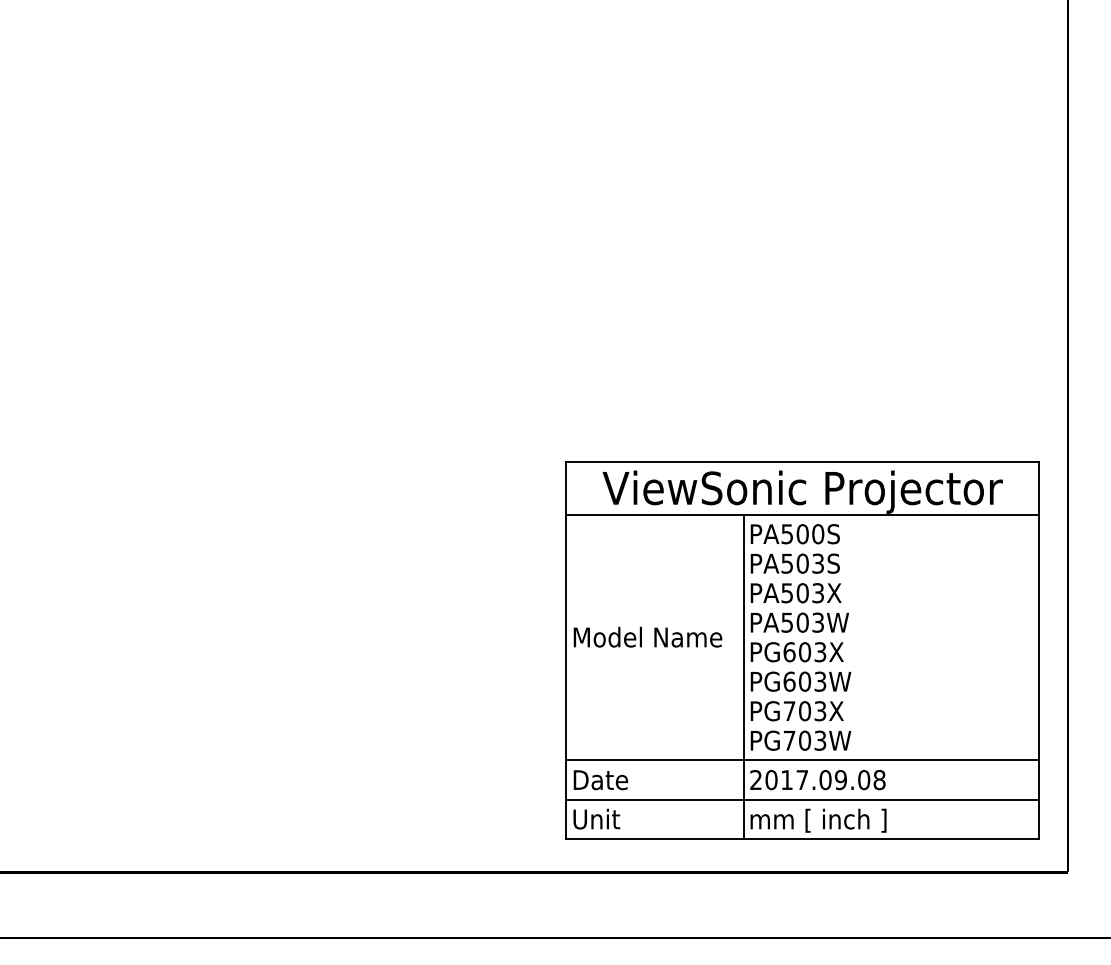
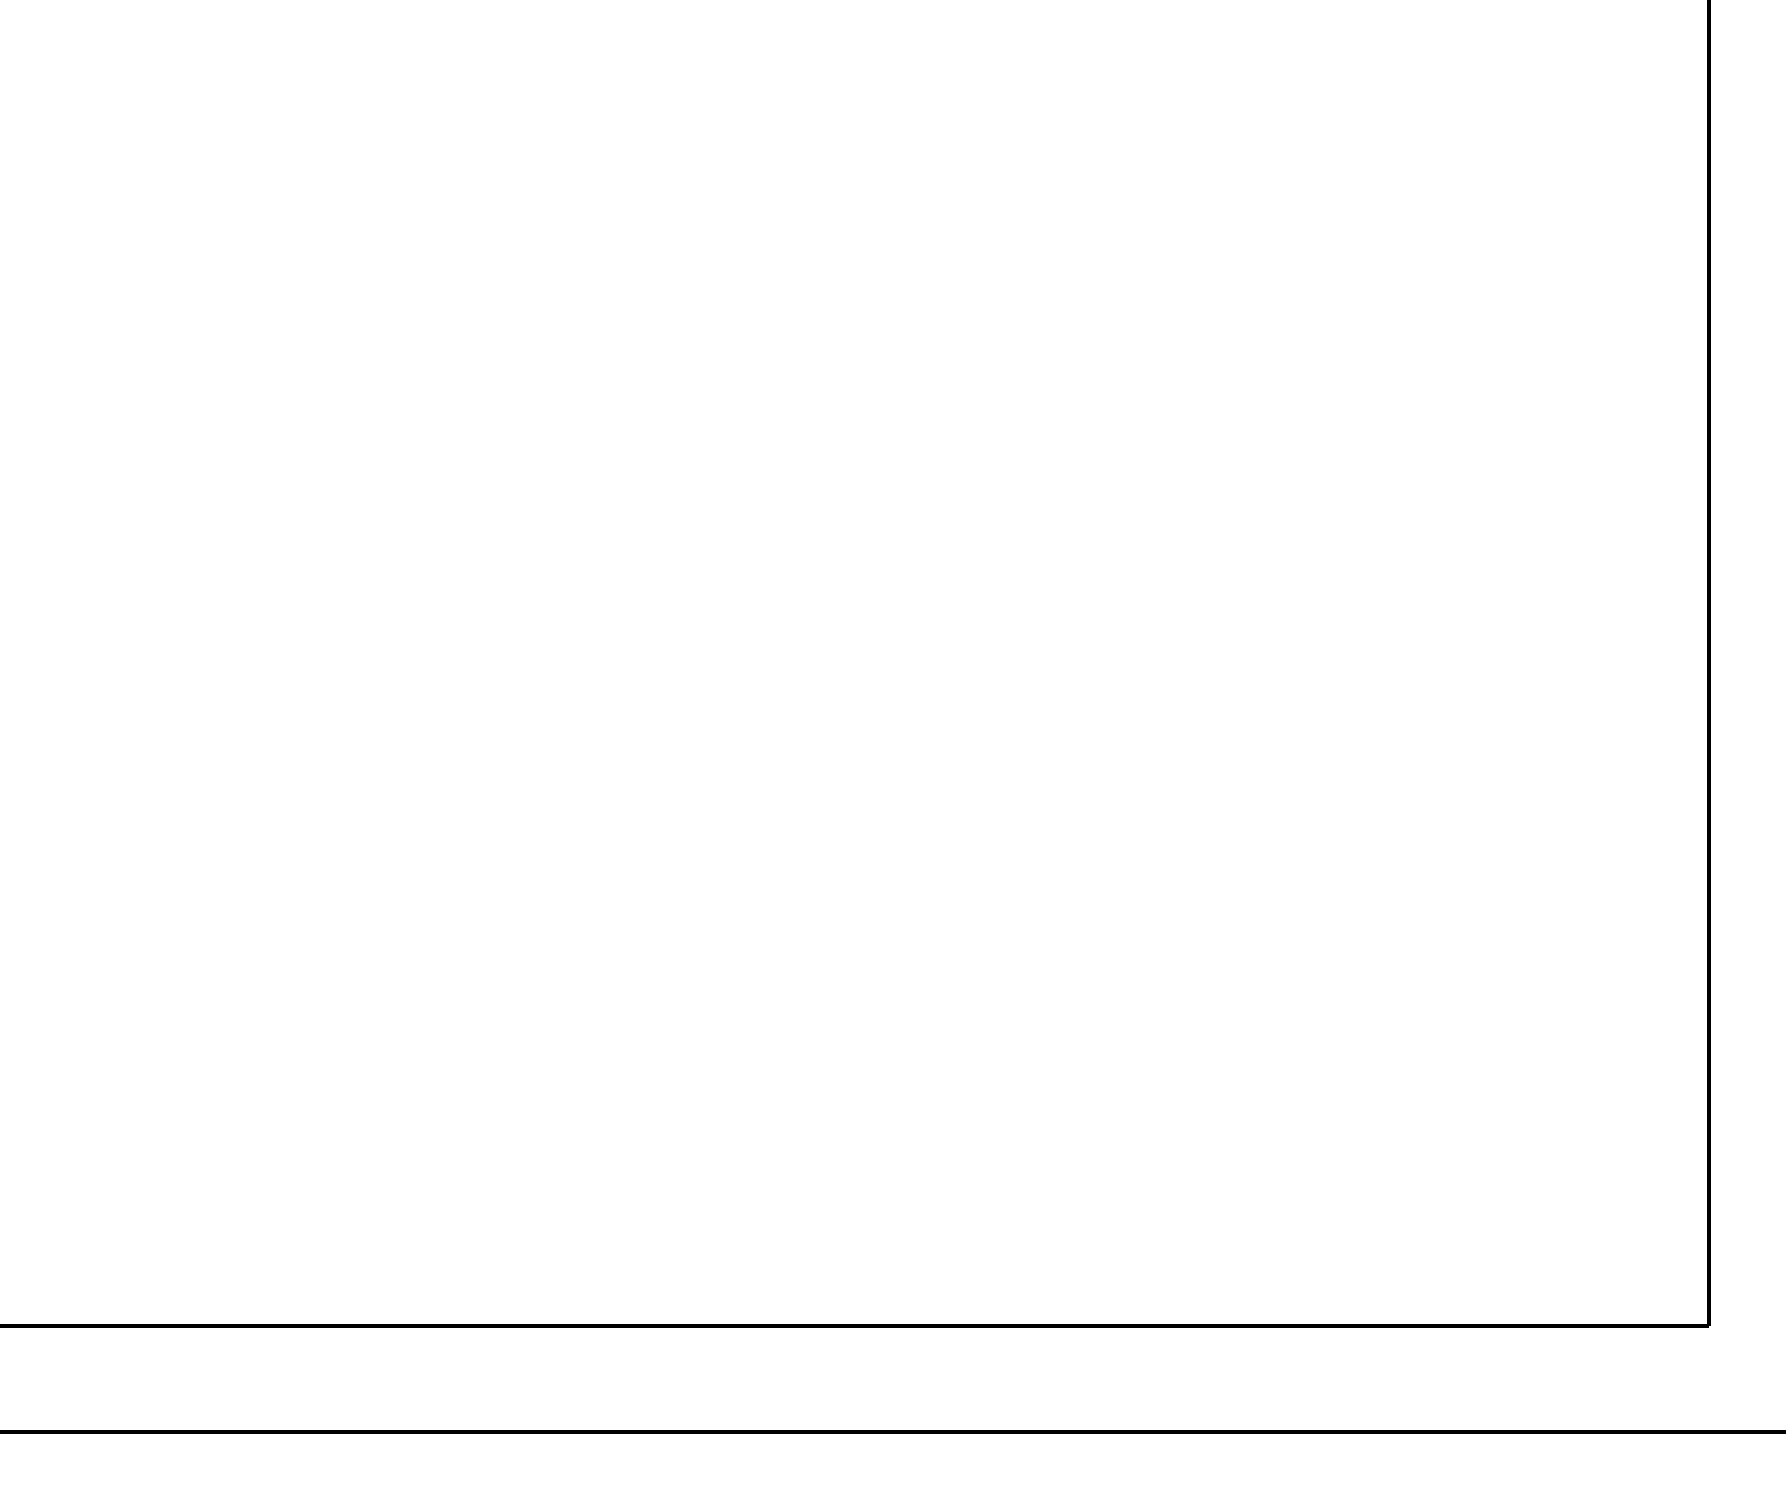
part: (802, 650) -> (1280, 967), removed

